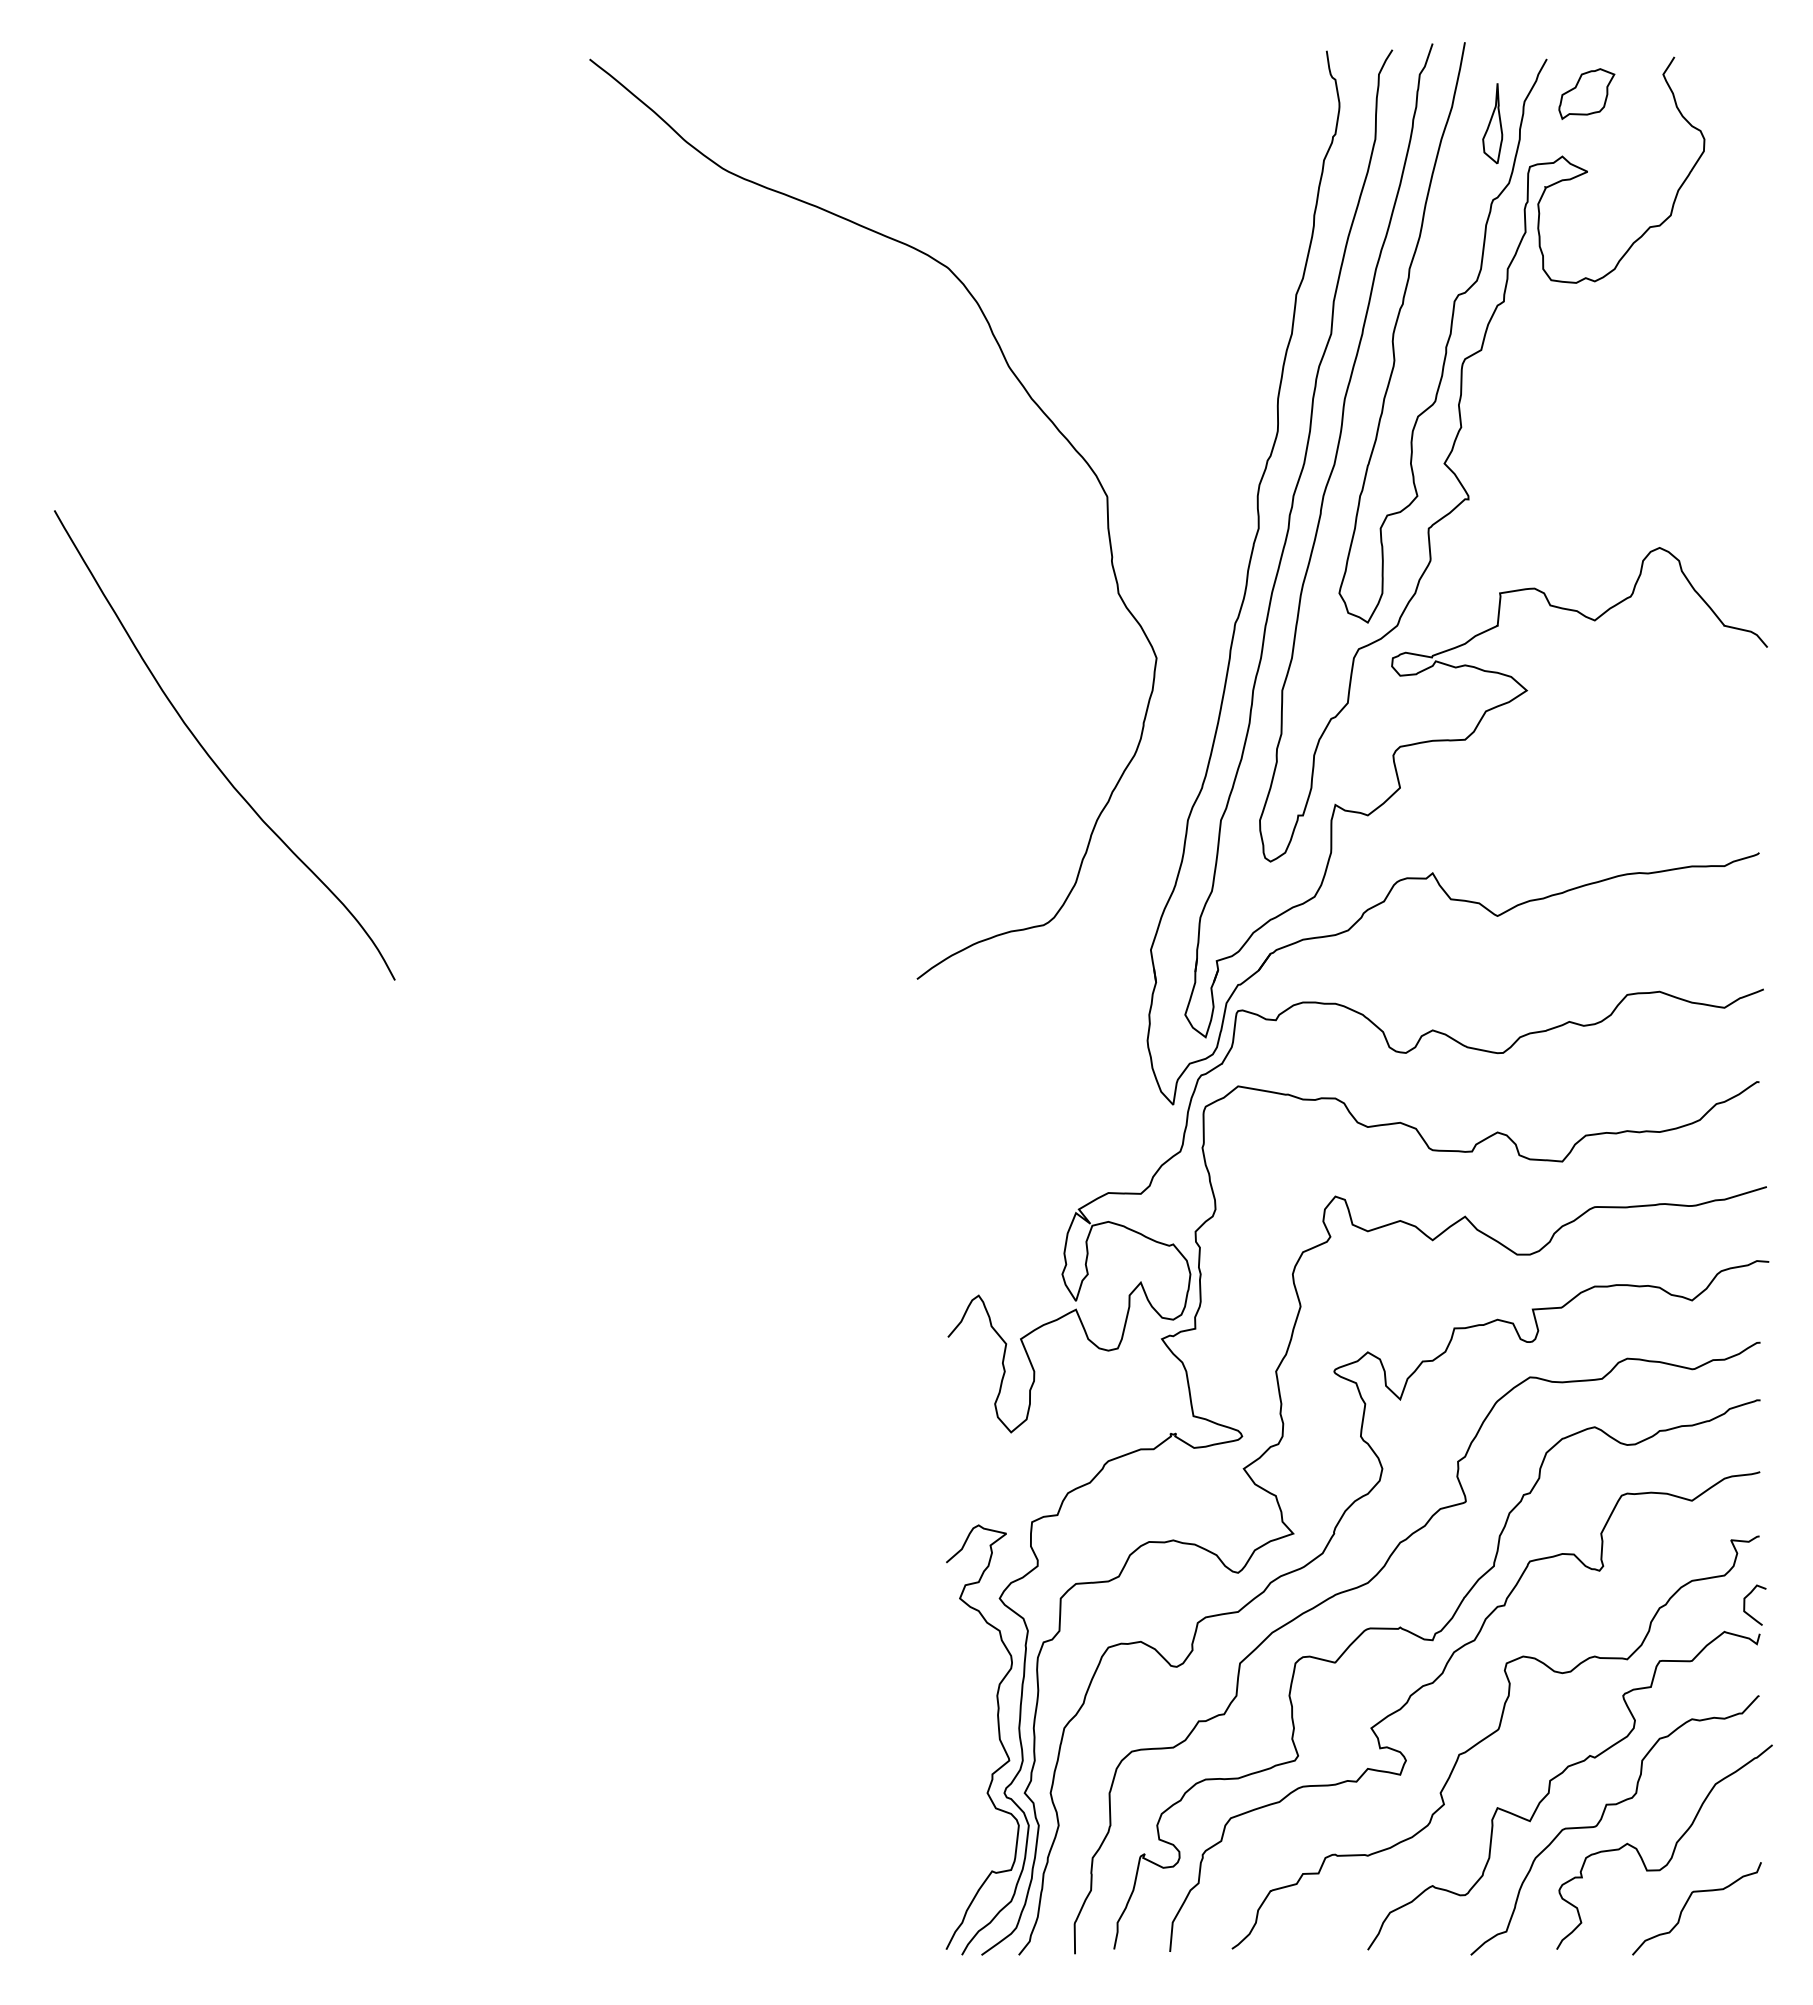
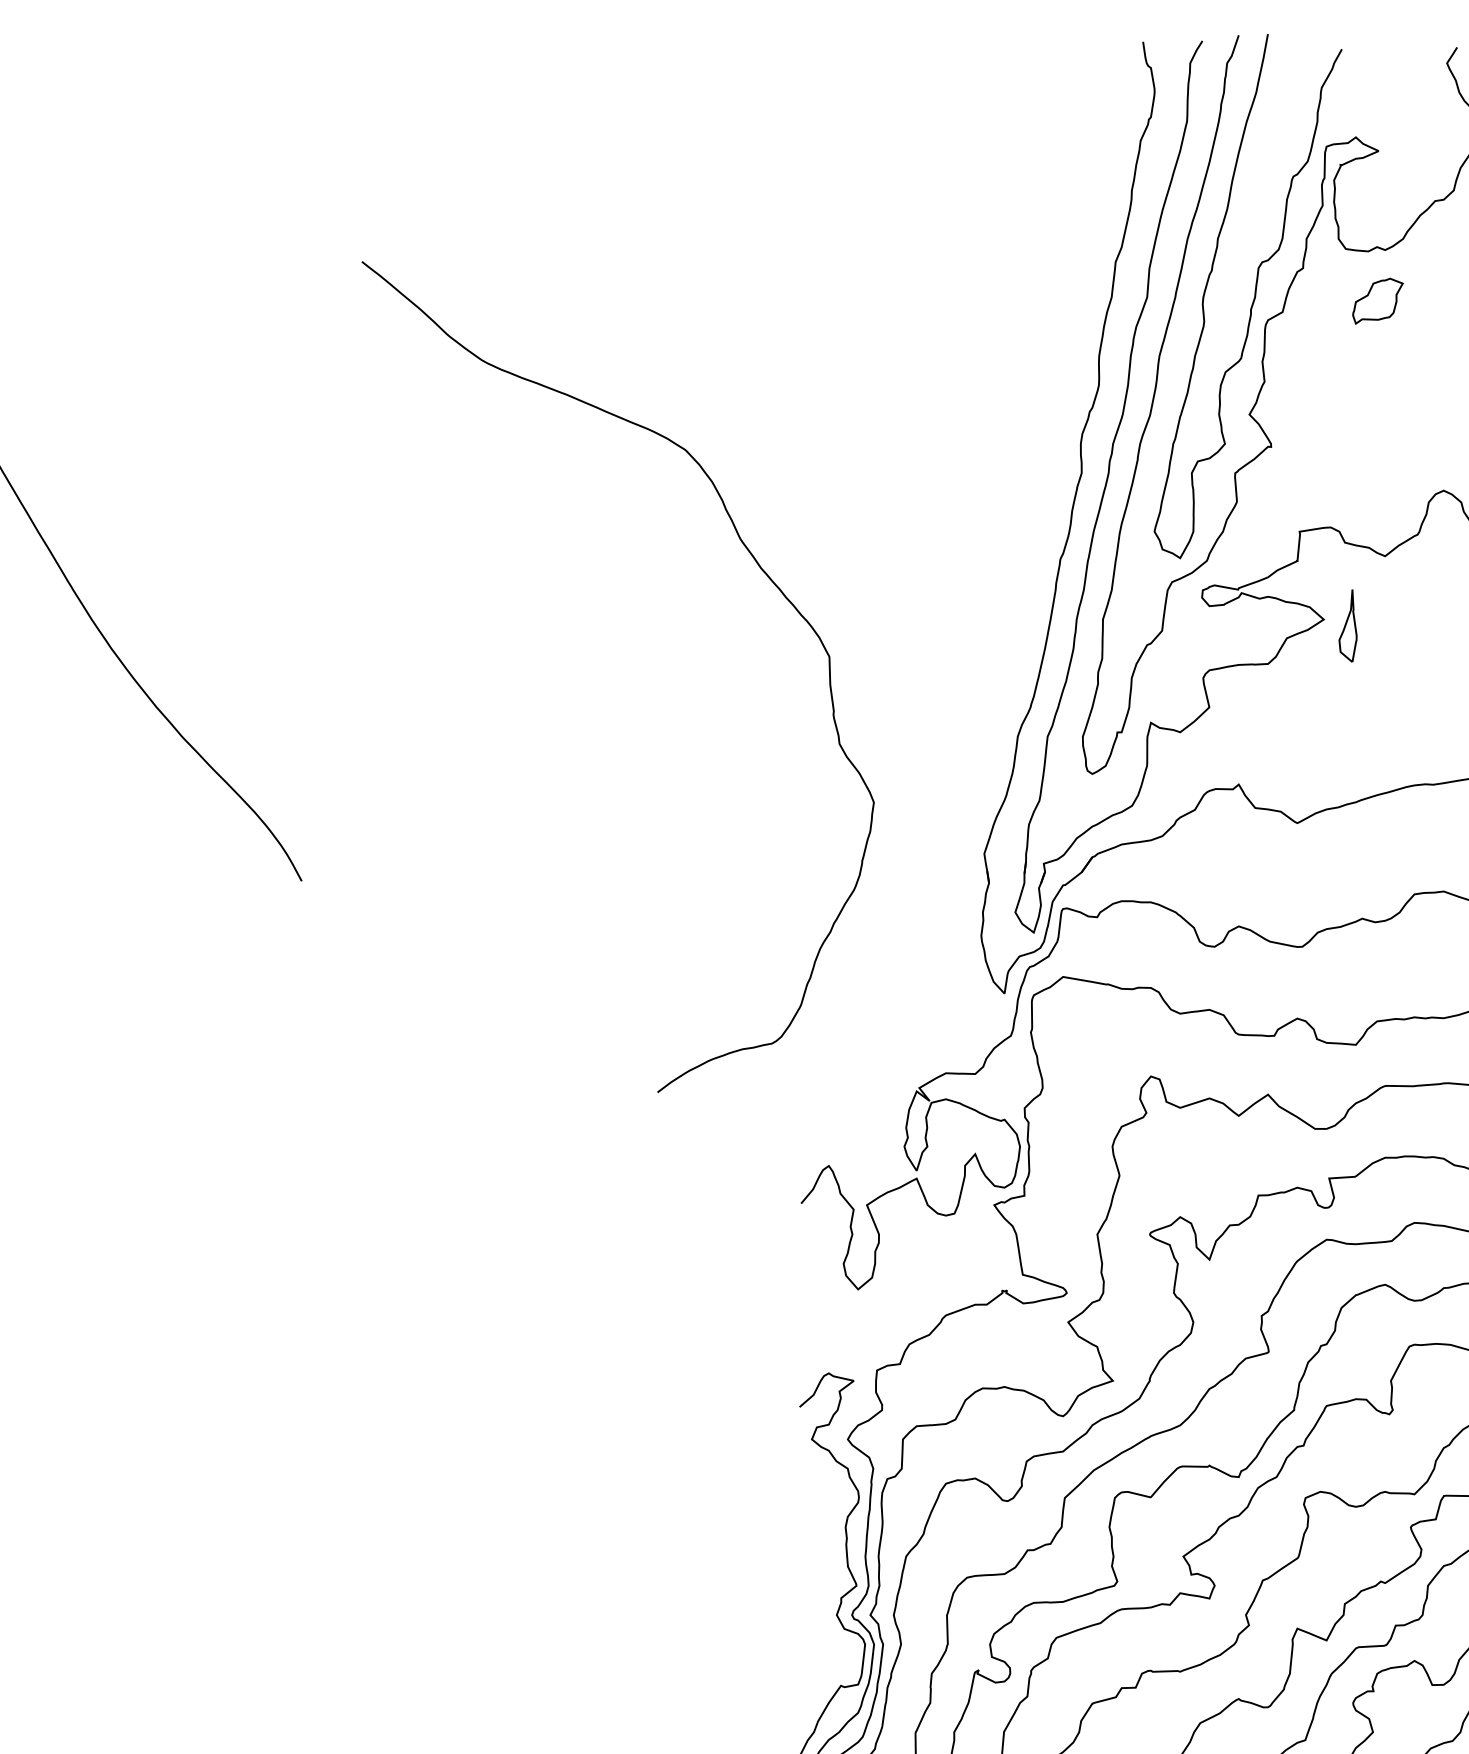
part: (1586, 93) -> (1377, 300), moved
part: (1492, 123) -> (1347, 625), moved
curve: (1031, 400) -> (760, 569), moved

